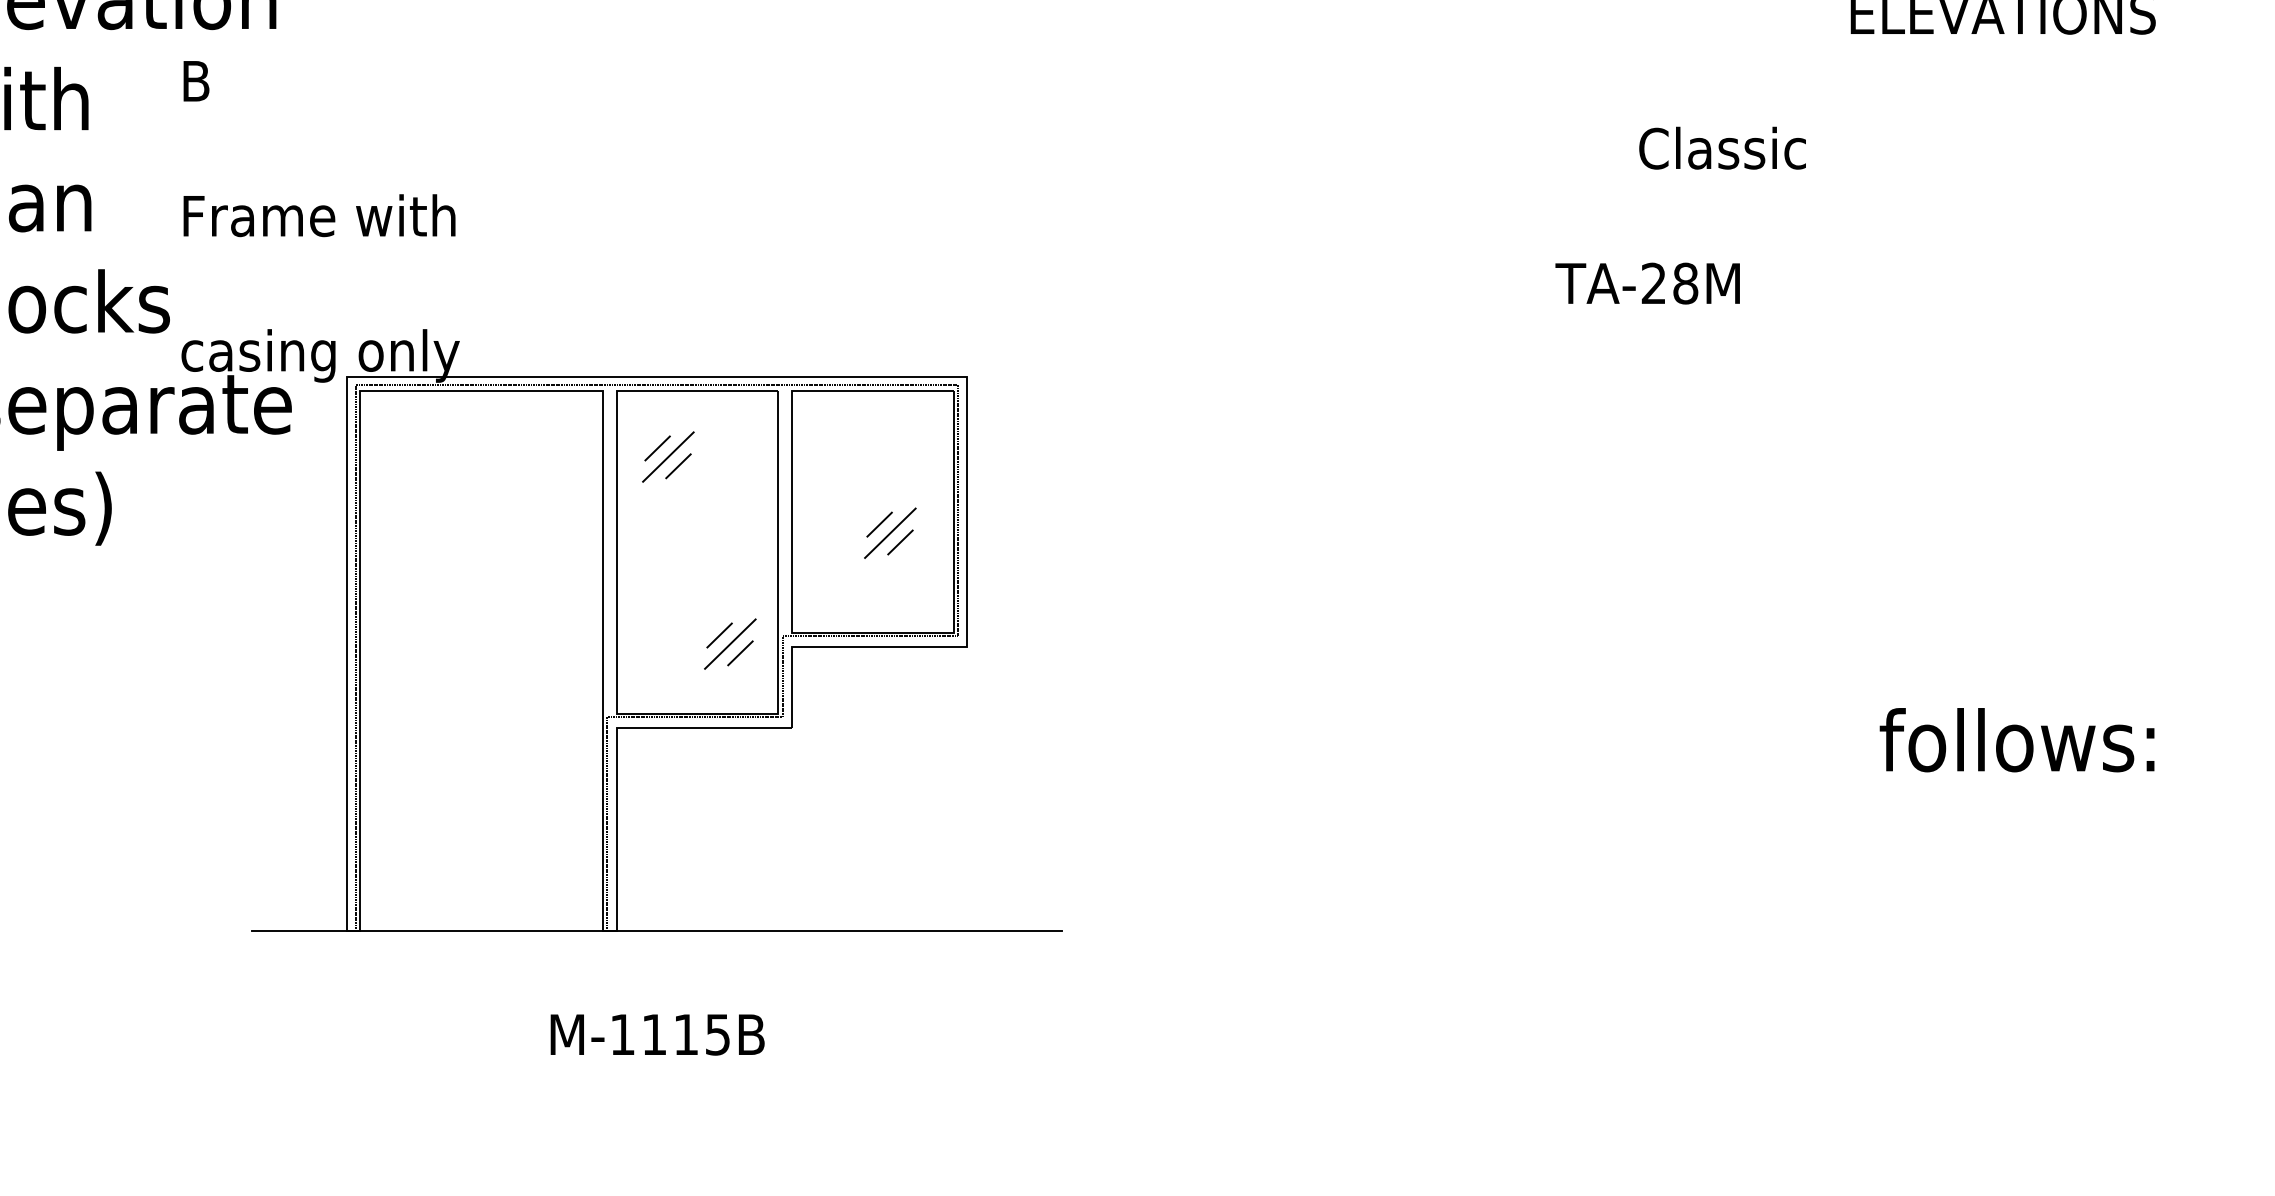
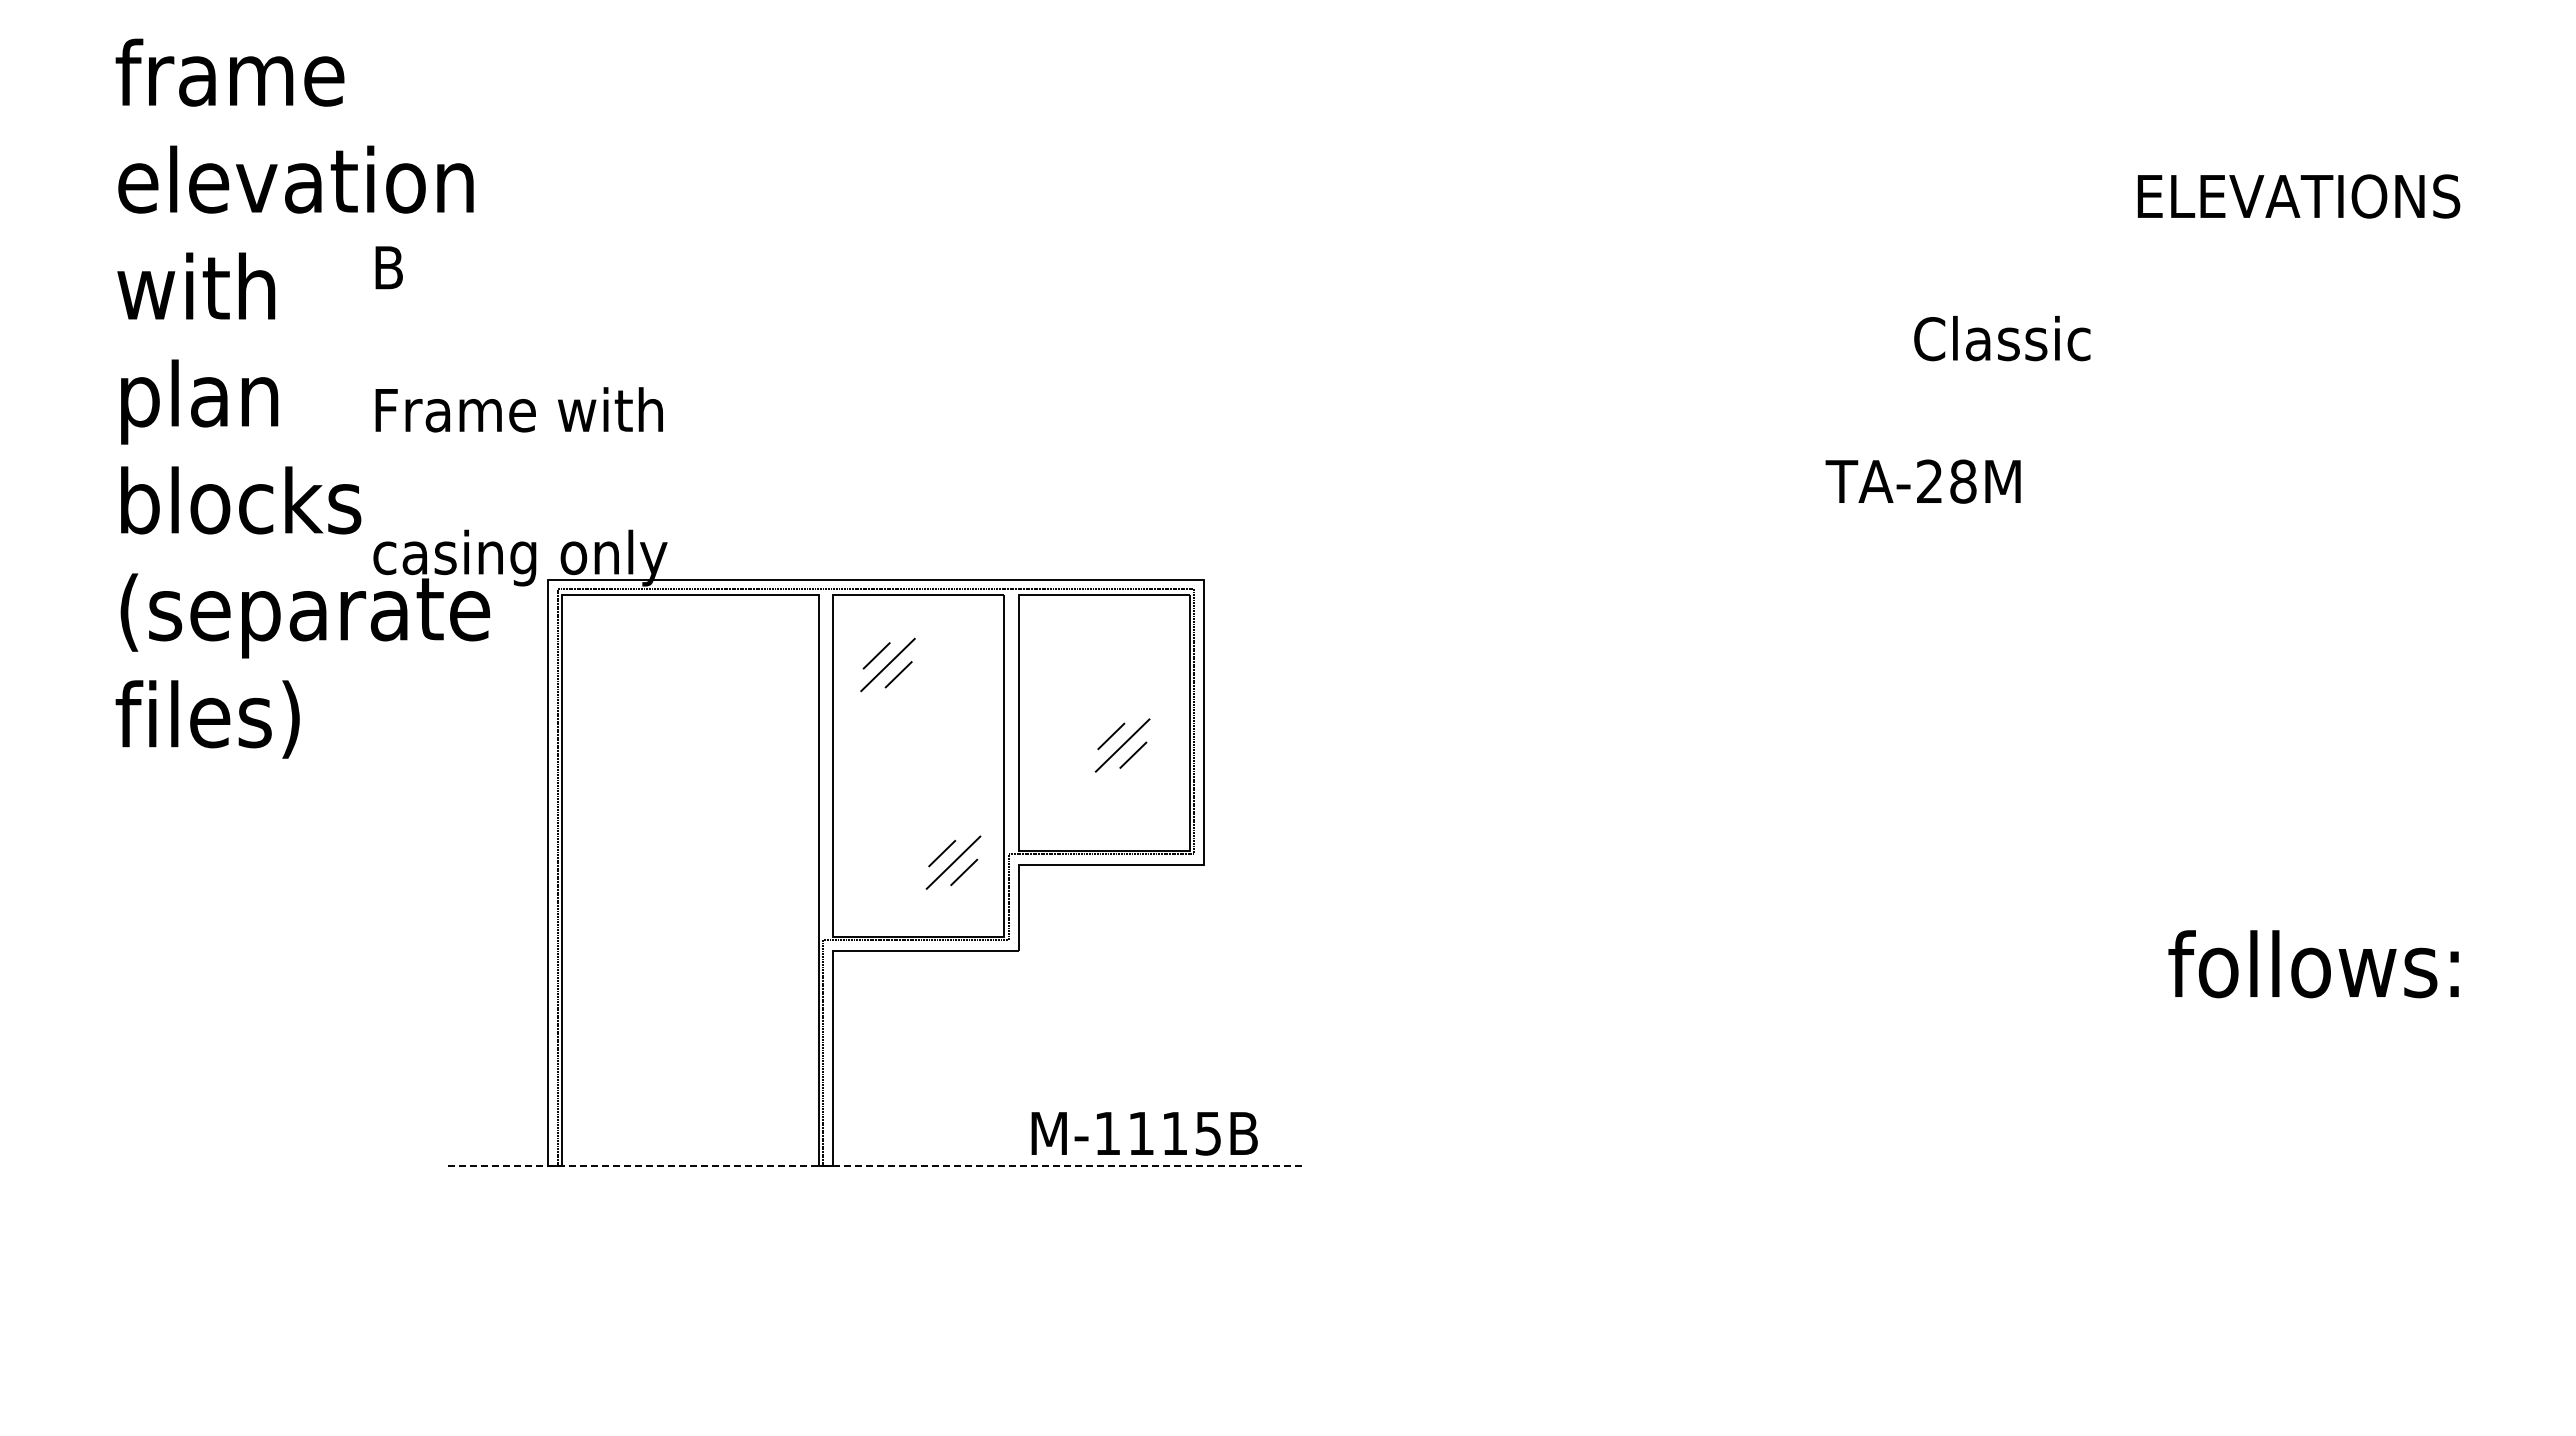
line: (657, 931) -> (876, 1166), solid -> dashed
text: (657, 1034) -> (1144, 1133), moved

